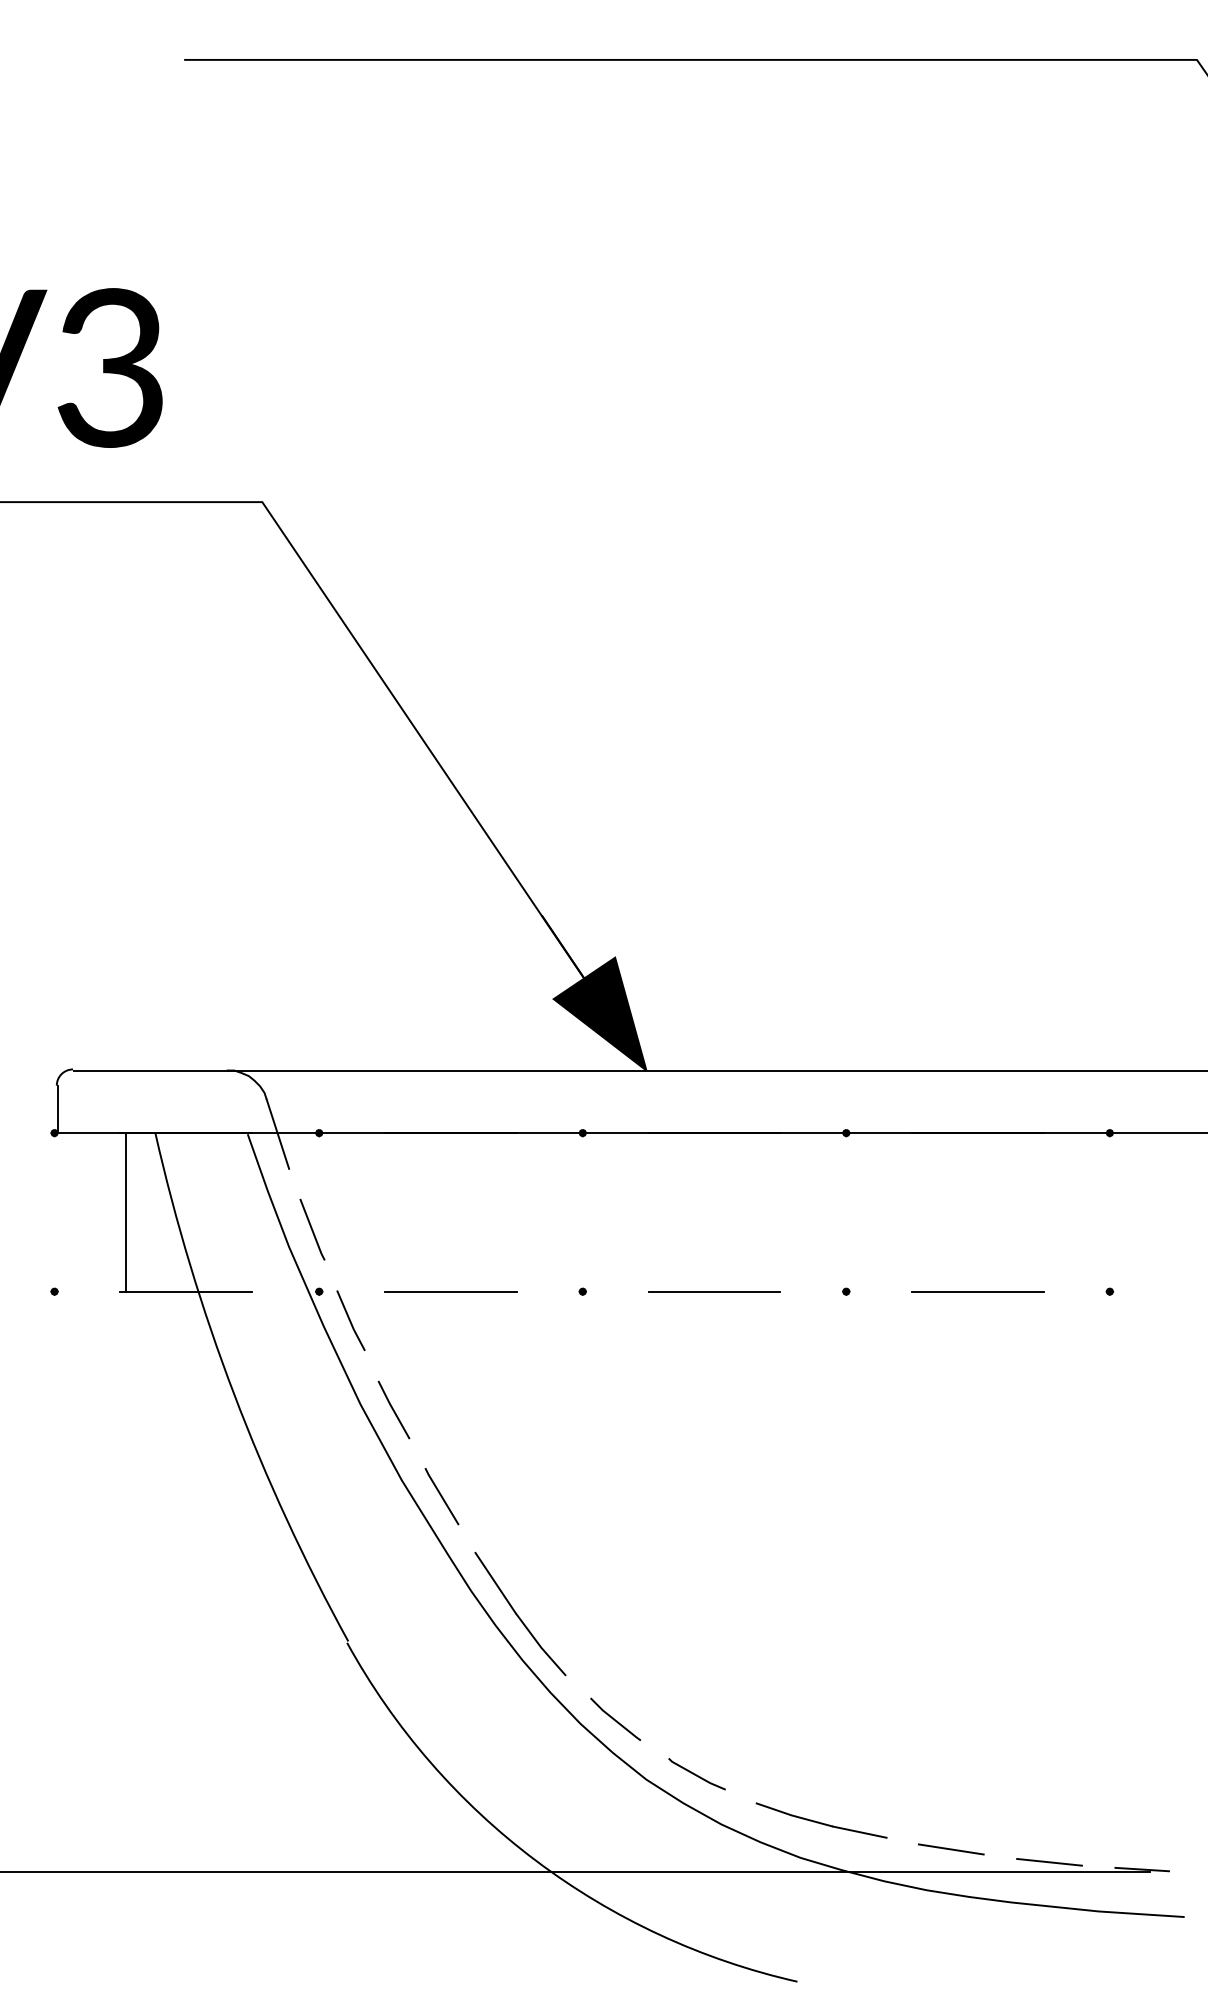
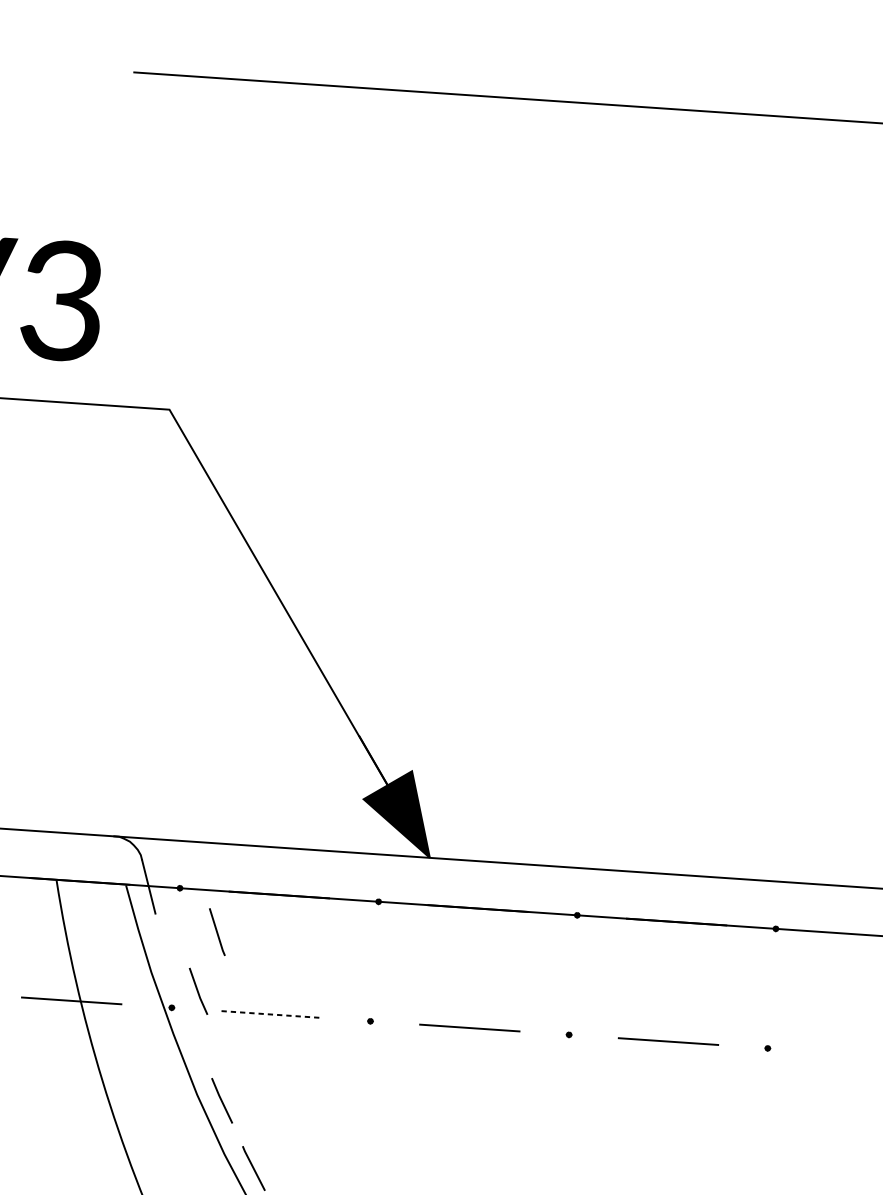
line: (126, 1212) -> (30, 938), removed
line: (312, 1229) -> (217, 931), moved
line: (451, 1291) -> (271, 1014), solid -> dashed
line: (350, 1320) -> (198, 991), moved

